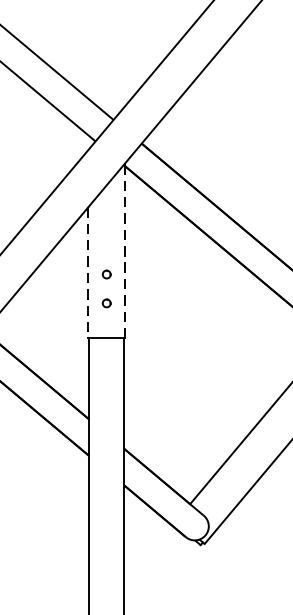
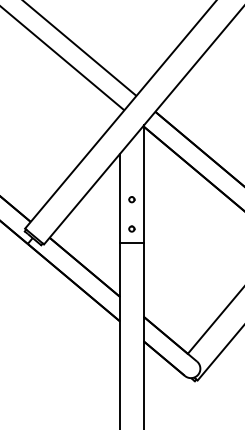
line: (125, 250) -> (144, 183), dashed -> solid
line: (88, 274) -> (119, 199), dashed -> solid
part: (106, 302) -> (131, 228), moved

